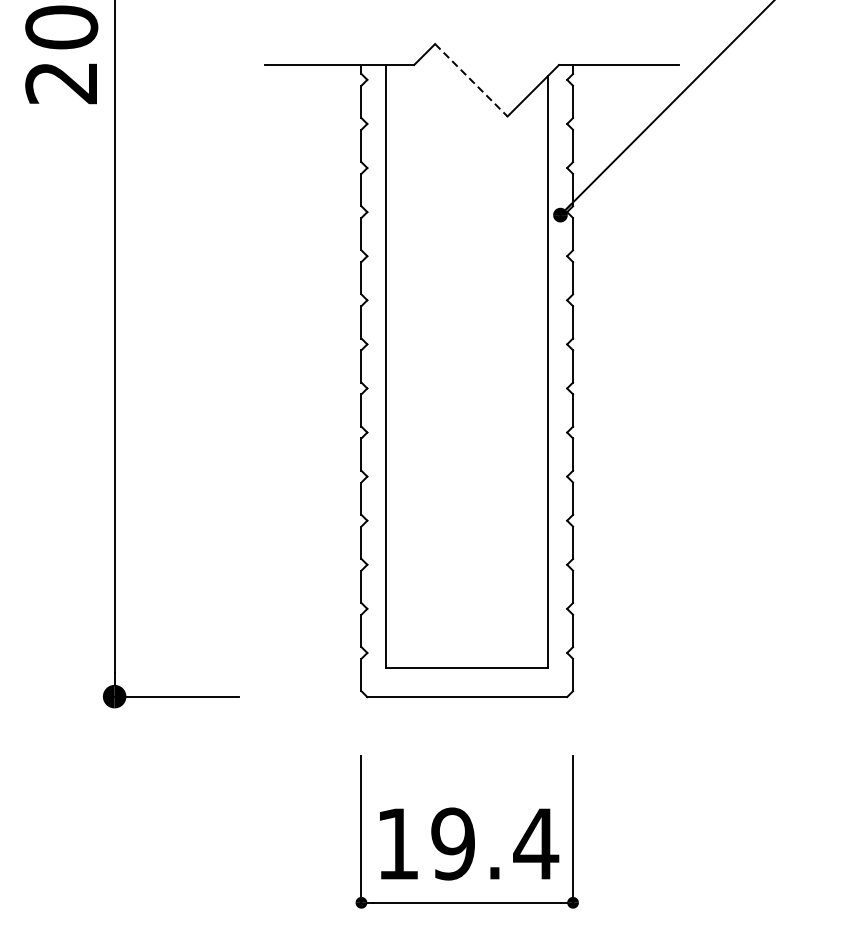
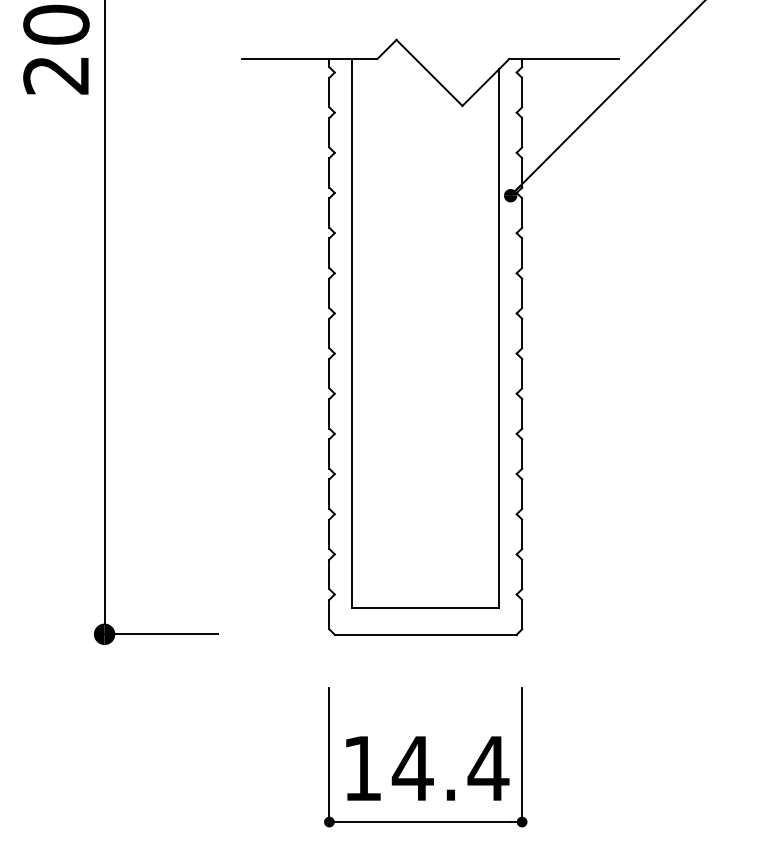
line: (471, 79) -> (429, 72), dashed -> solid
text: (452, 843) -> (412, 768), 19.4 -> 14.4

